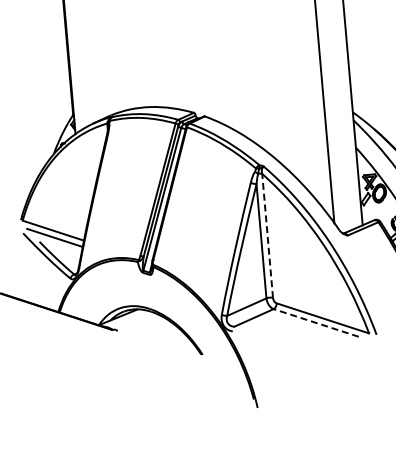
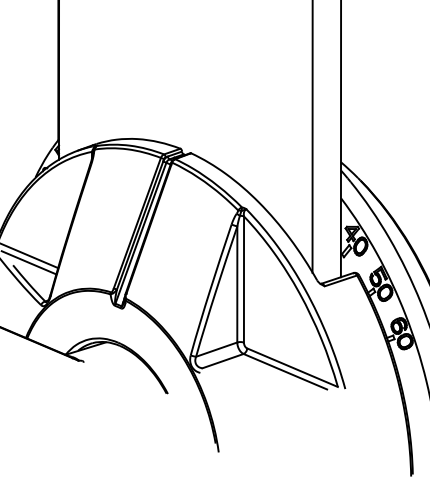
line: (267, 235) -> (243, 279), dashed -> solid
line: (315, 322) -> (284, 371), dashed -> solid

